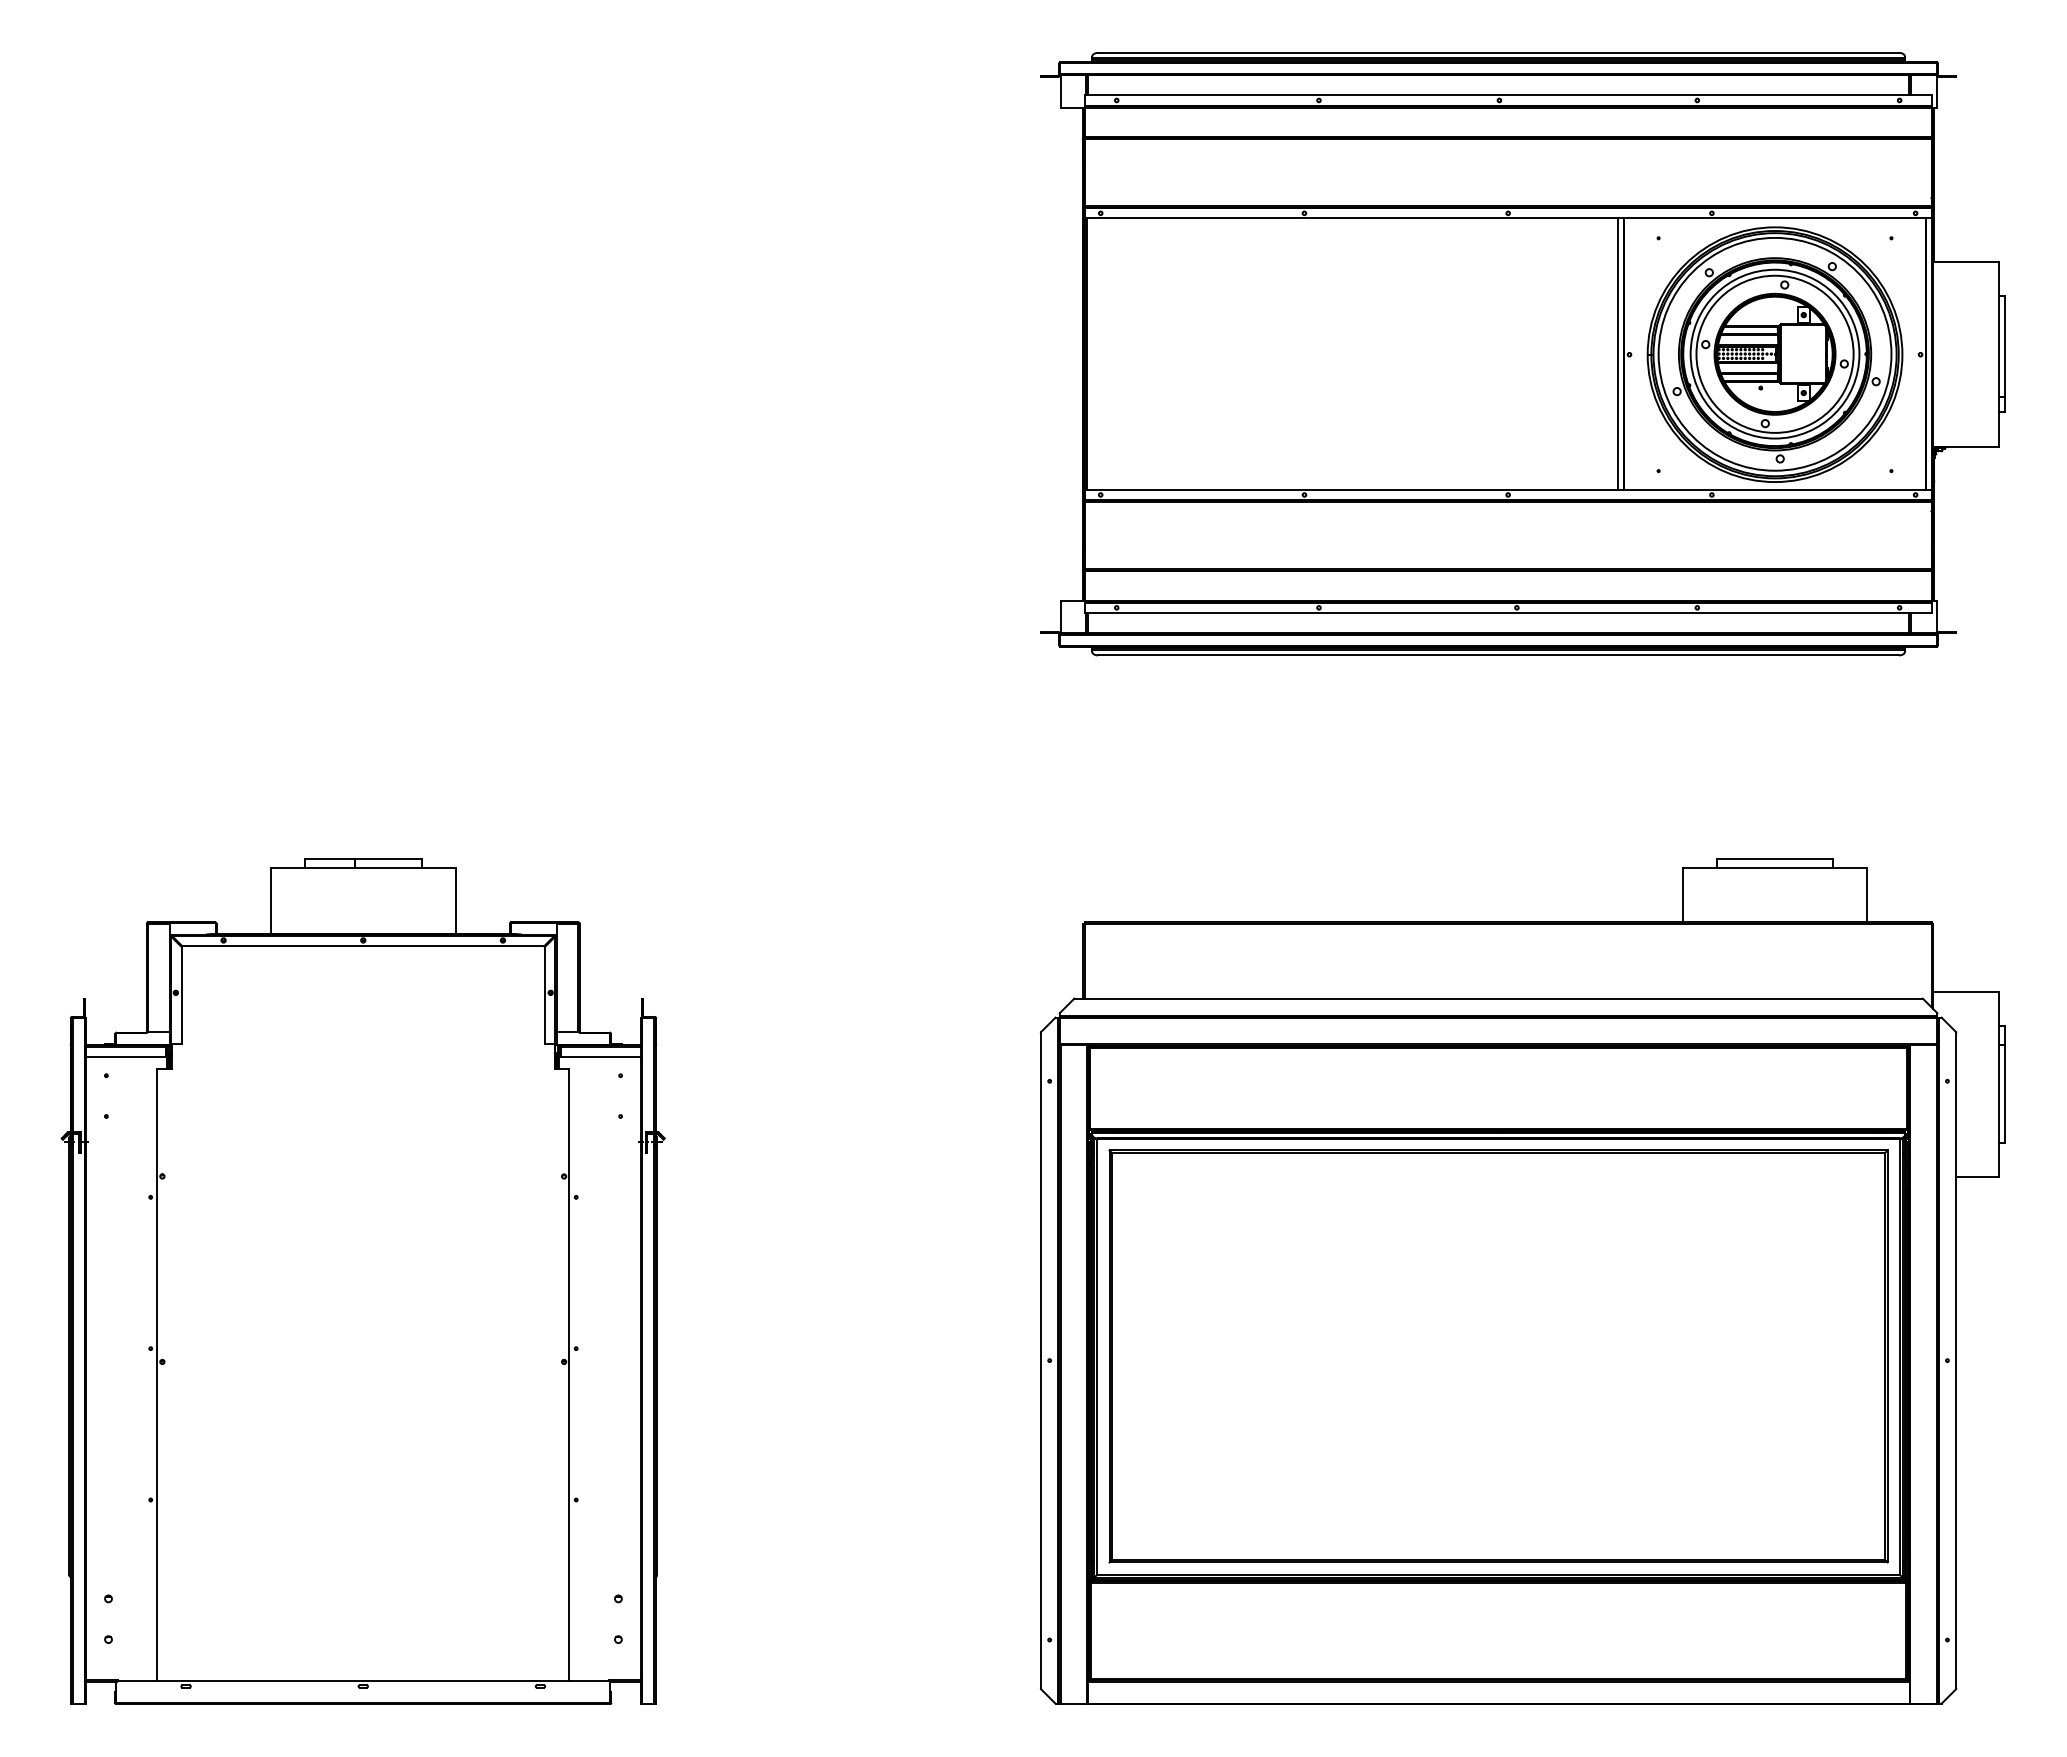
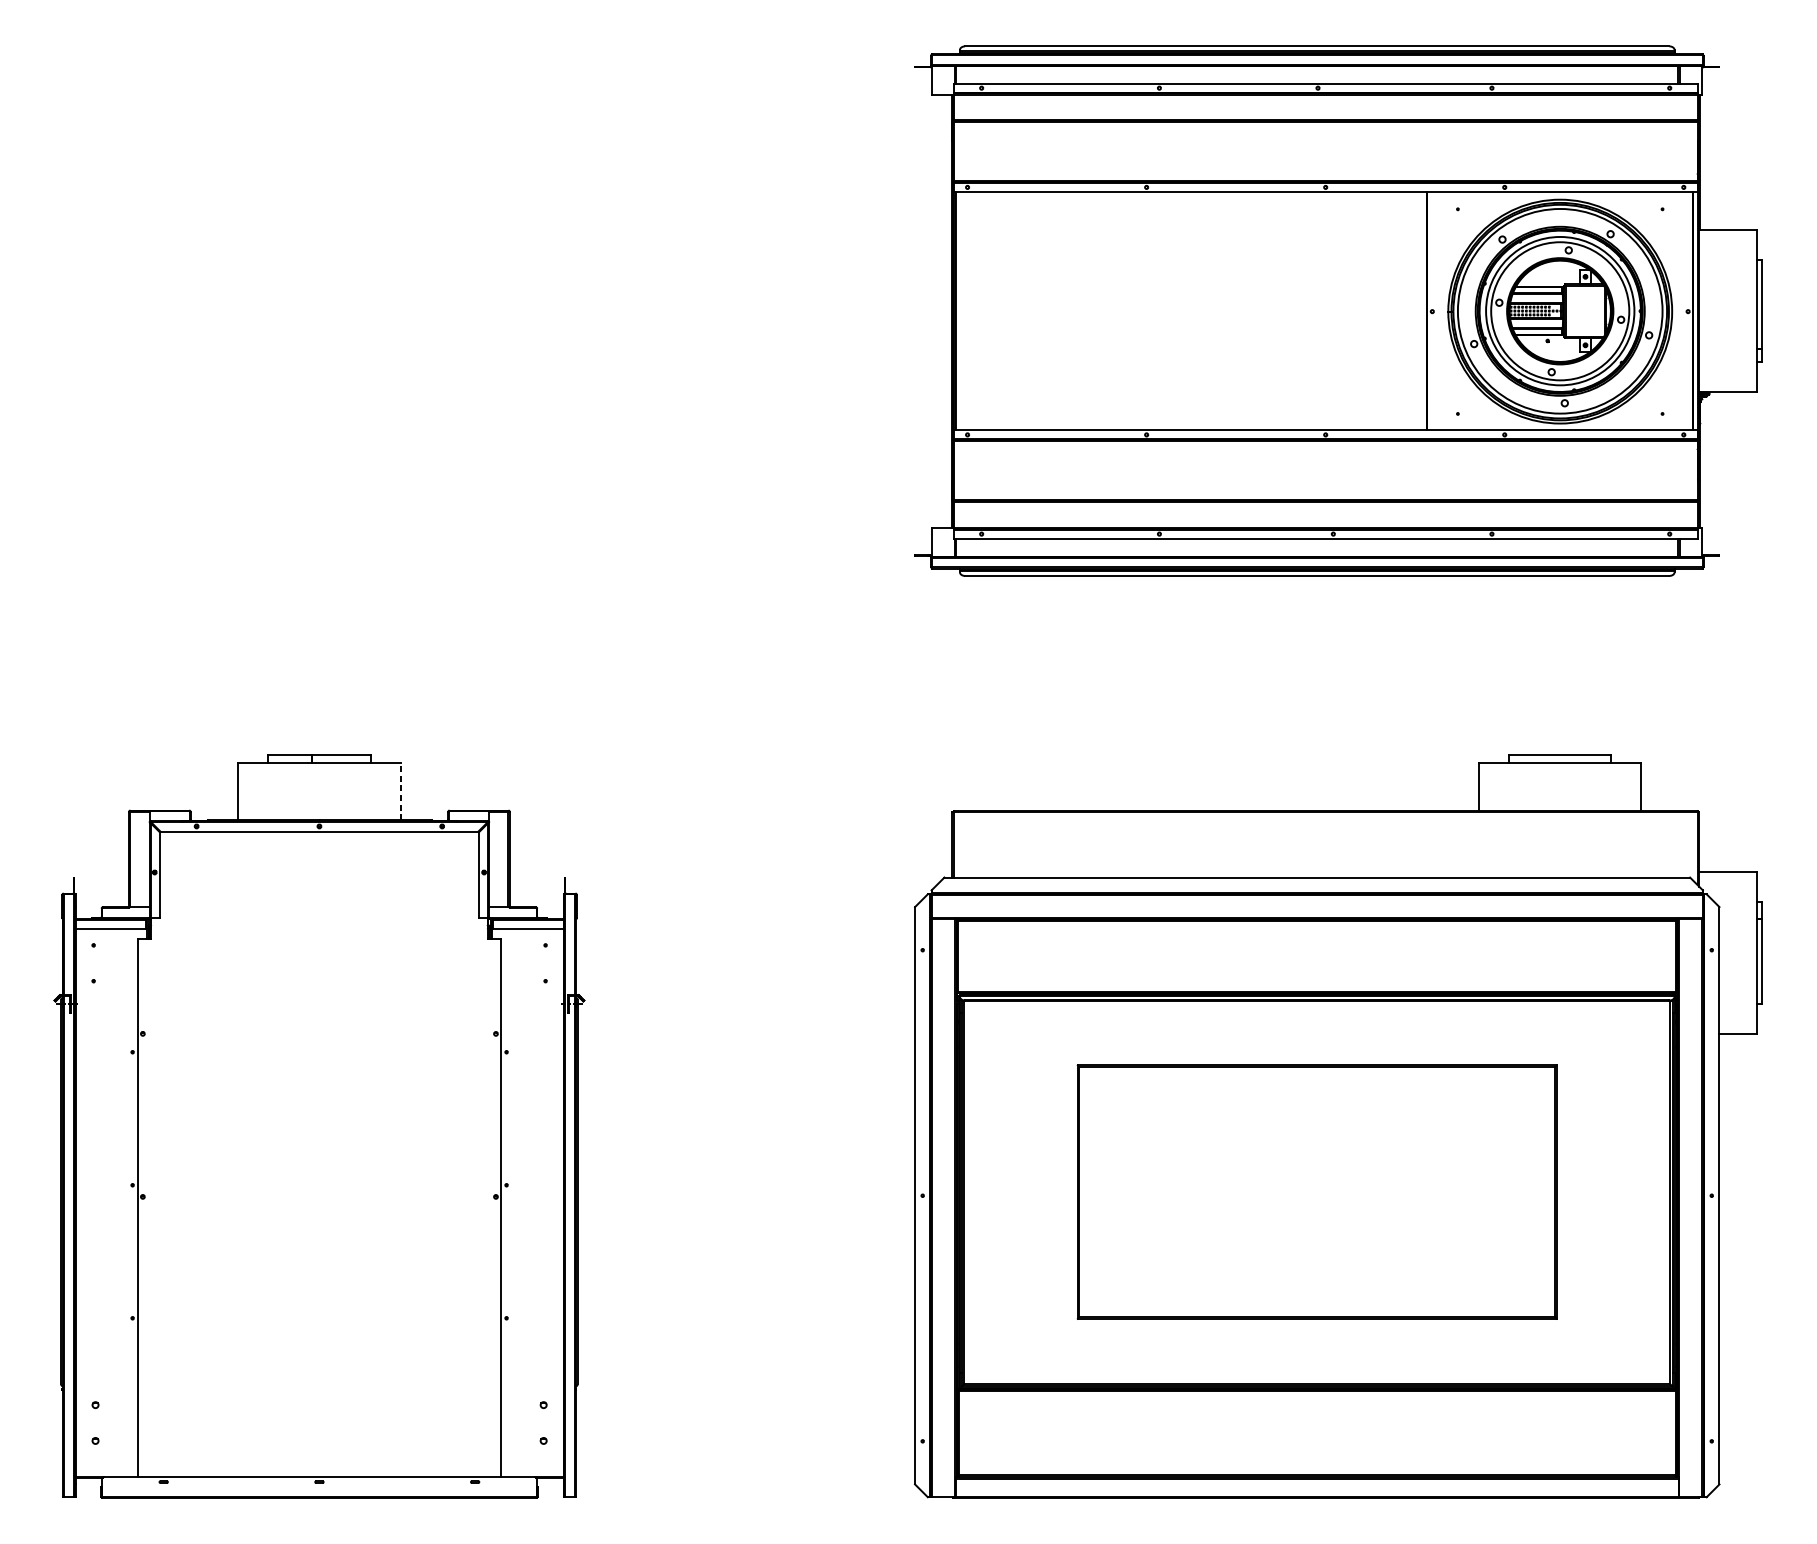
line: (1617, 353) -> (1421, 310), removed
line: (455, 900) -> (400, 791), solid -> dashed
part: (1498, 1356) -> (1317, 1192), size x0.7

